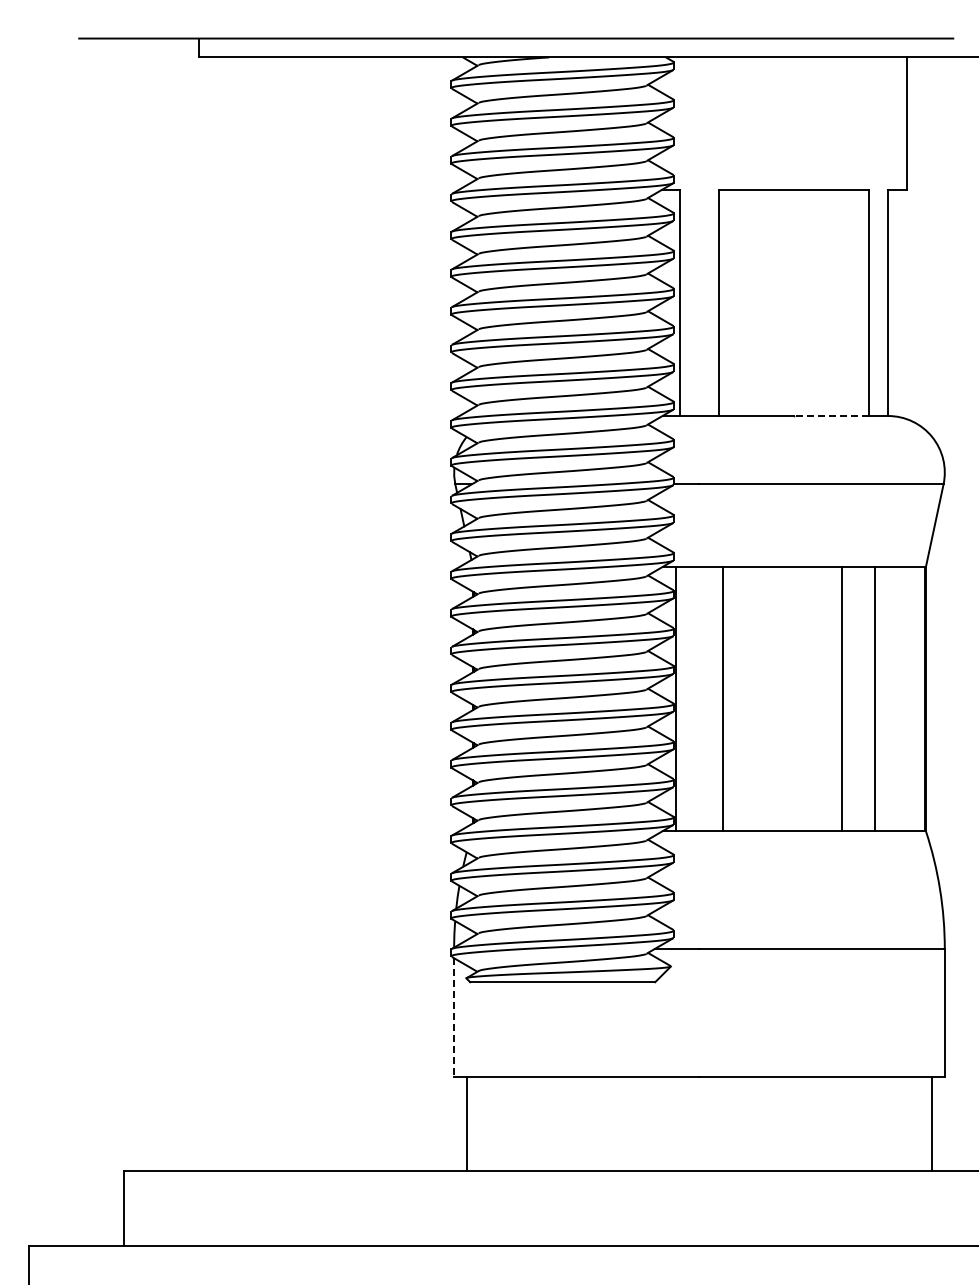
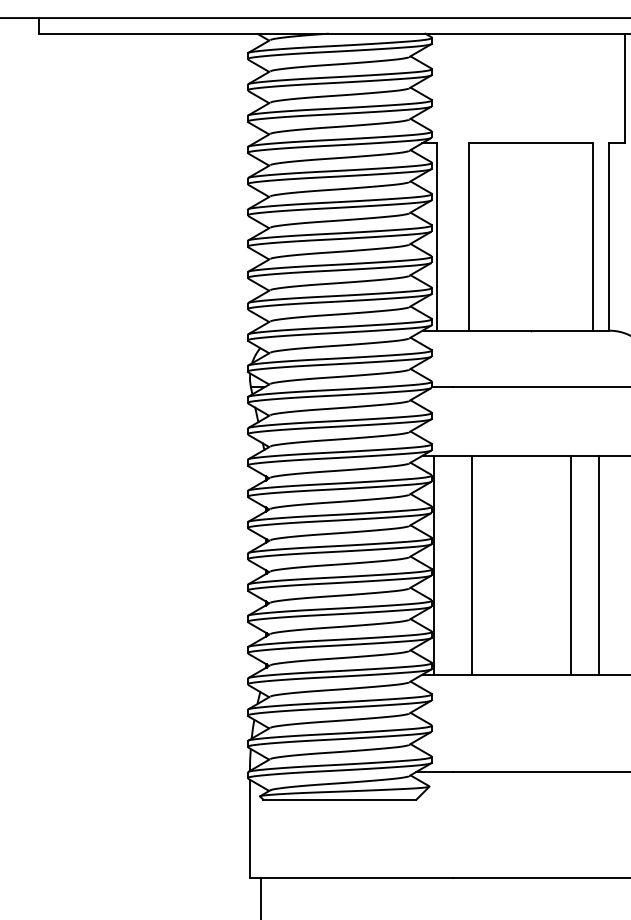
line: (830, 416) -> (561, 331), dashed -> solid
line: (454, 1017) -> (250, 828), dashed -> solid

